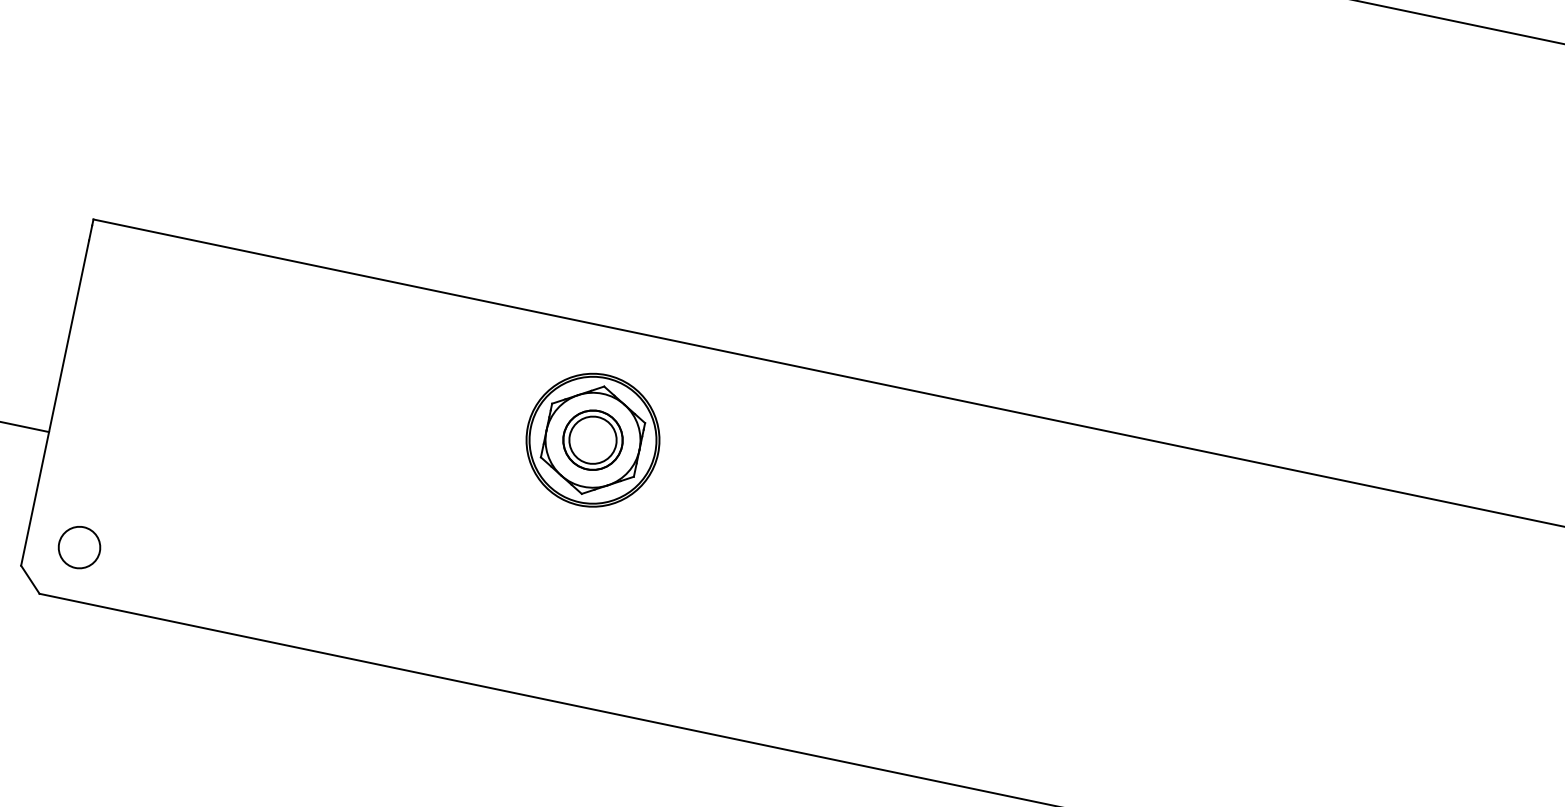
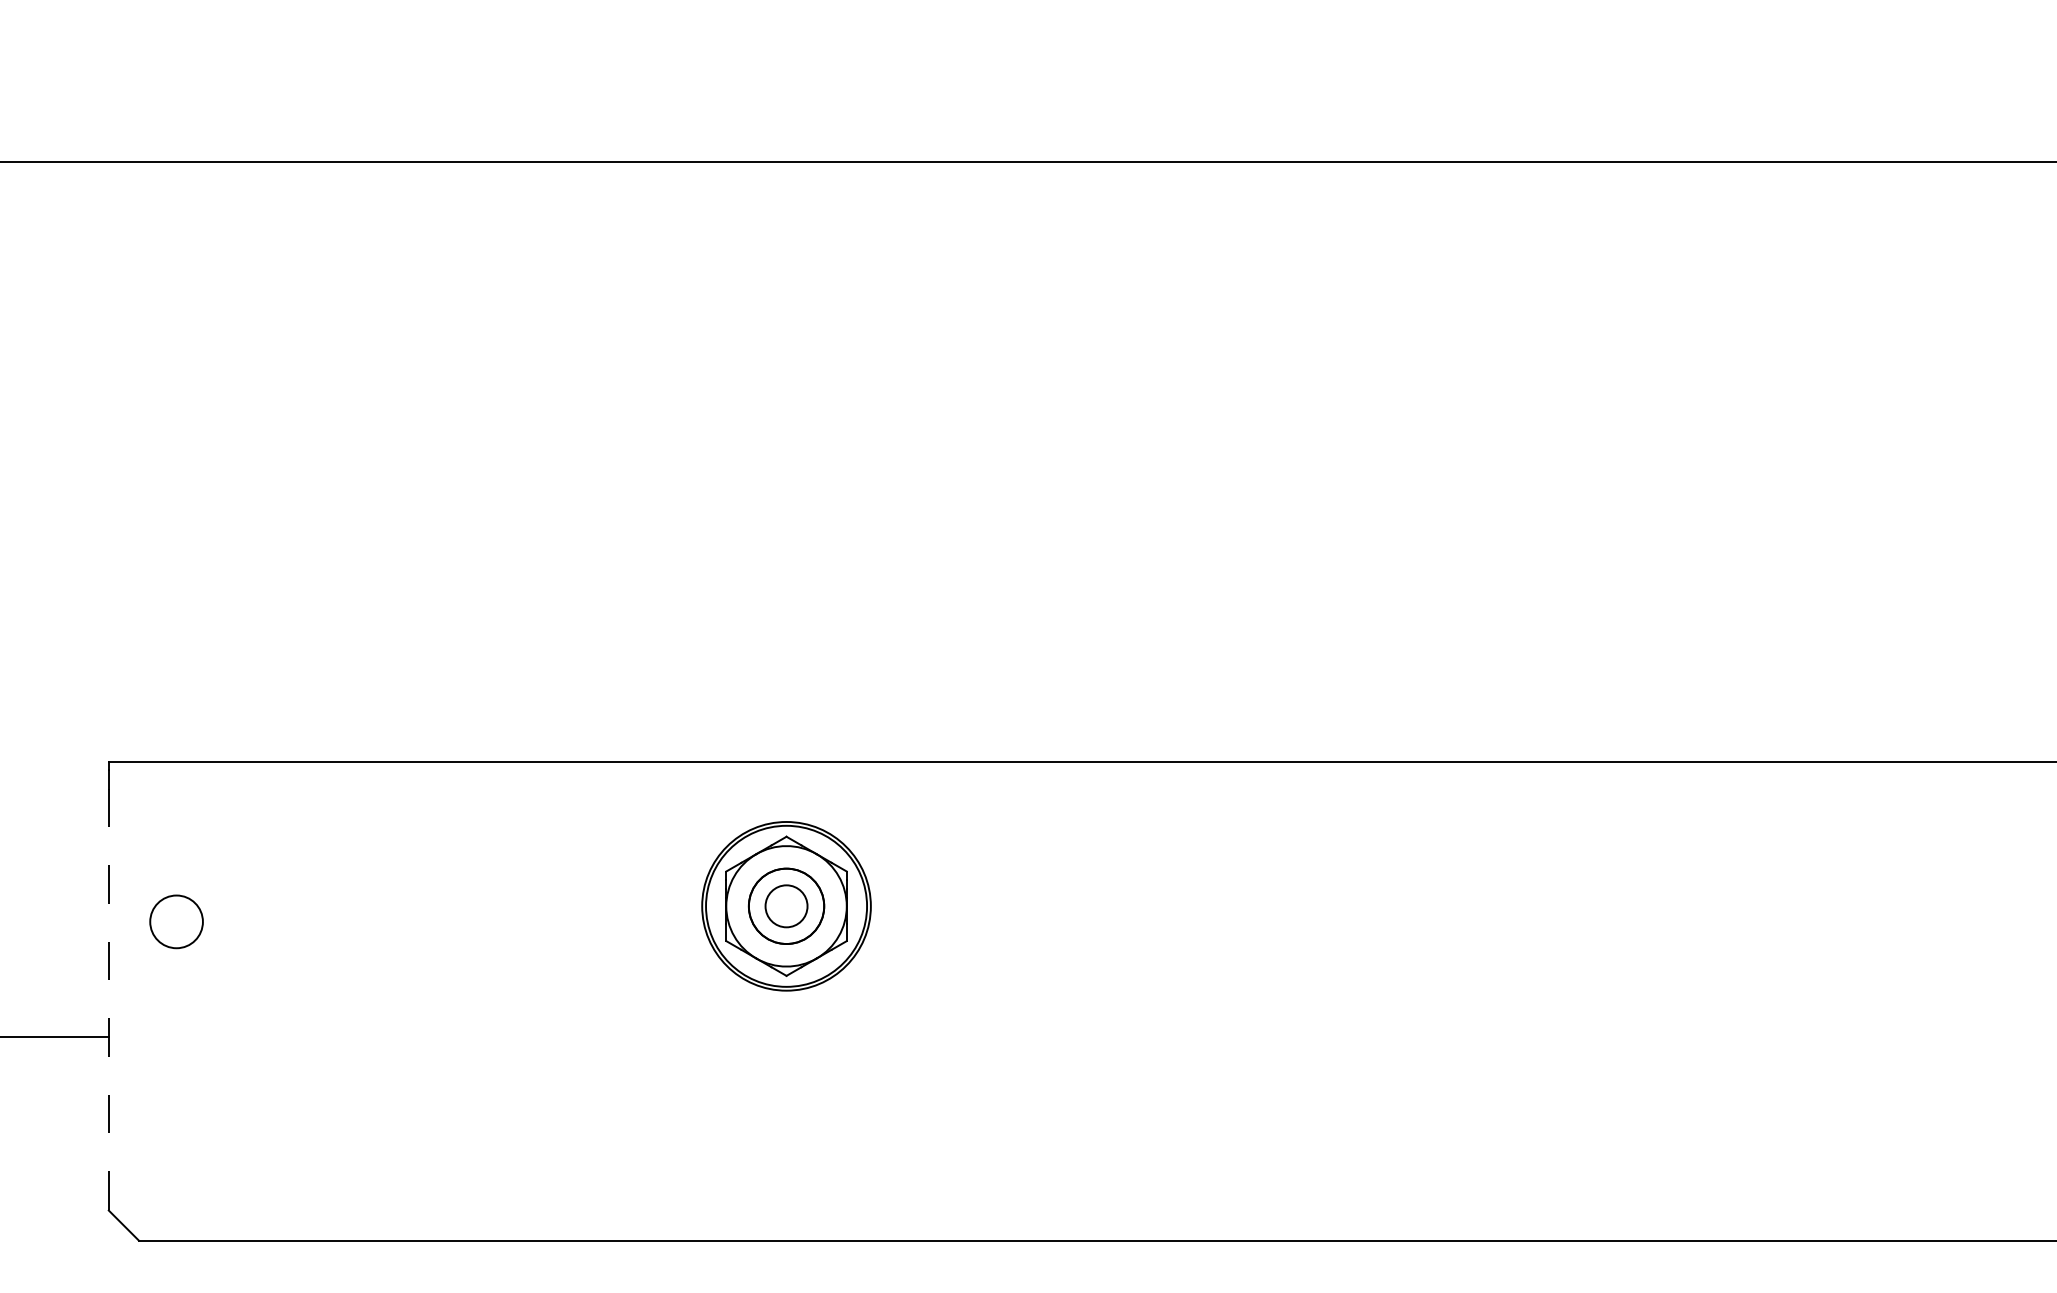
line: (54, 402) -> (108, 999), solid -> dashed
circle: (592, 440) -> (786, 906), size x0.7
circle: (79, 547) -> (176, 921), moved

